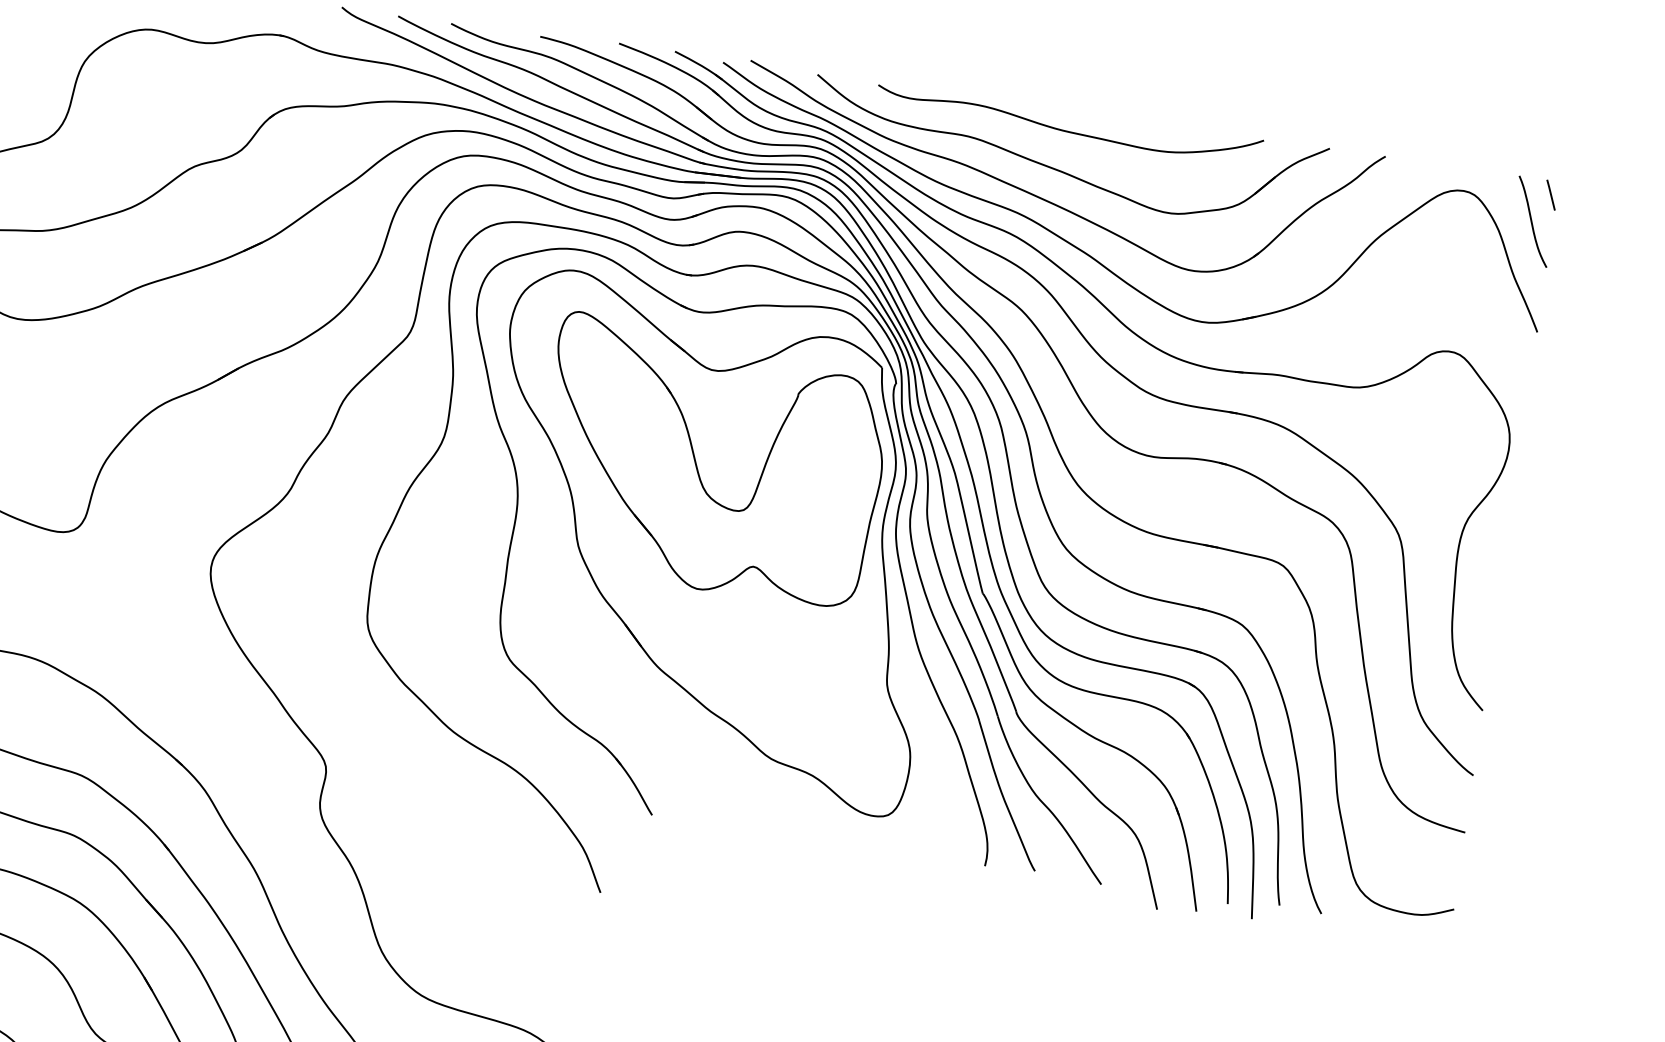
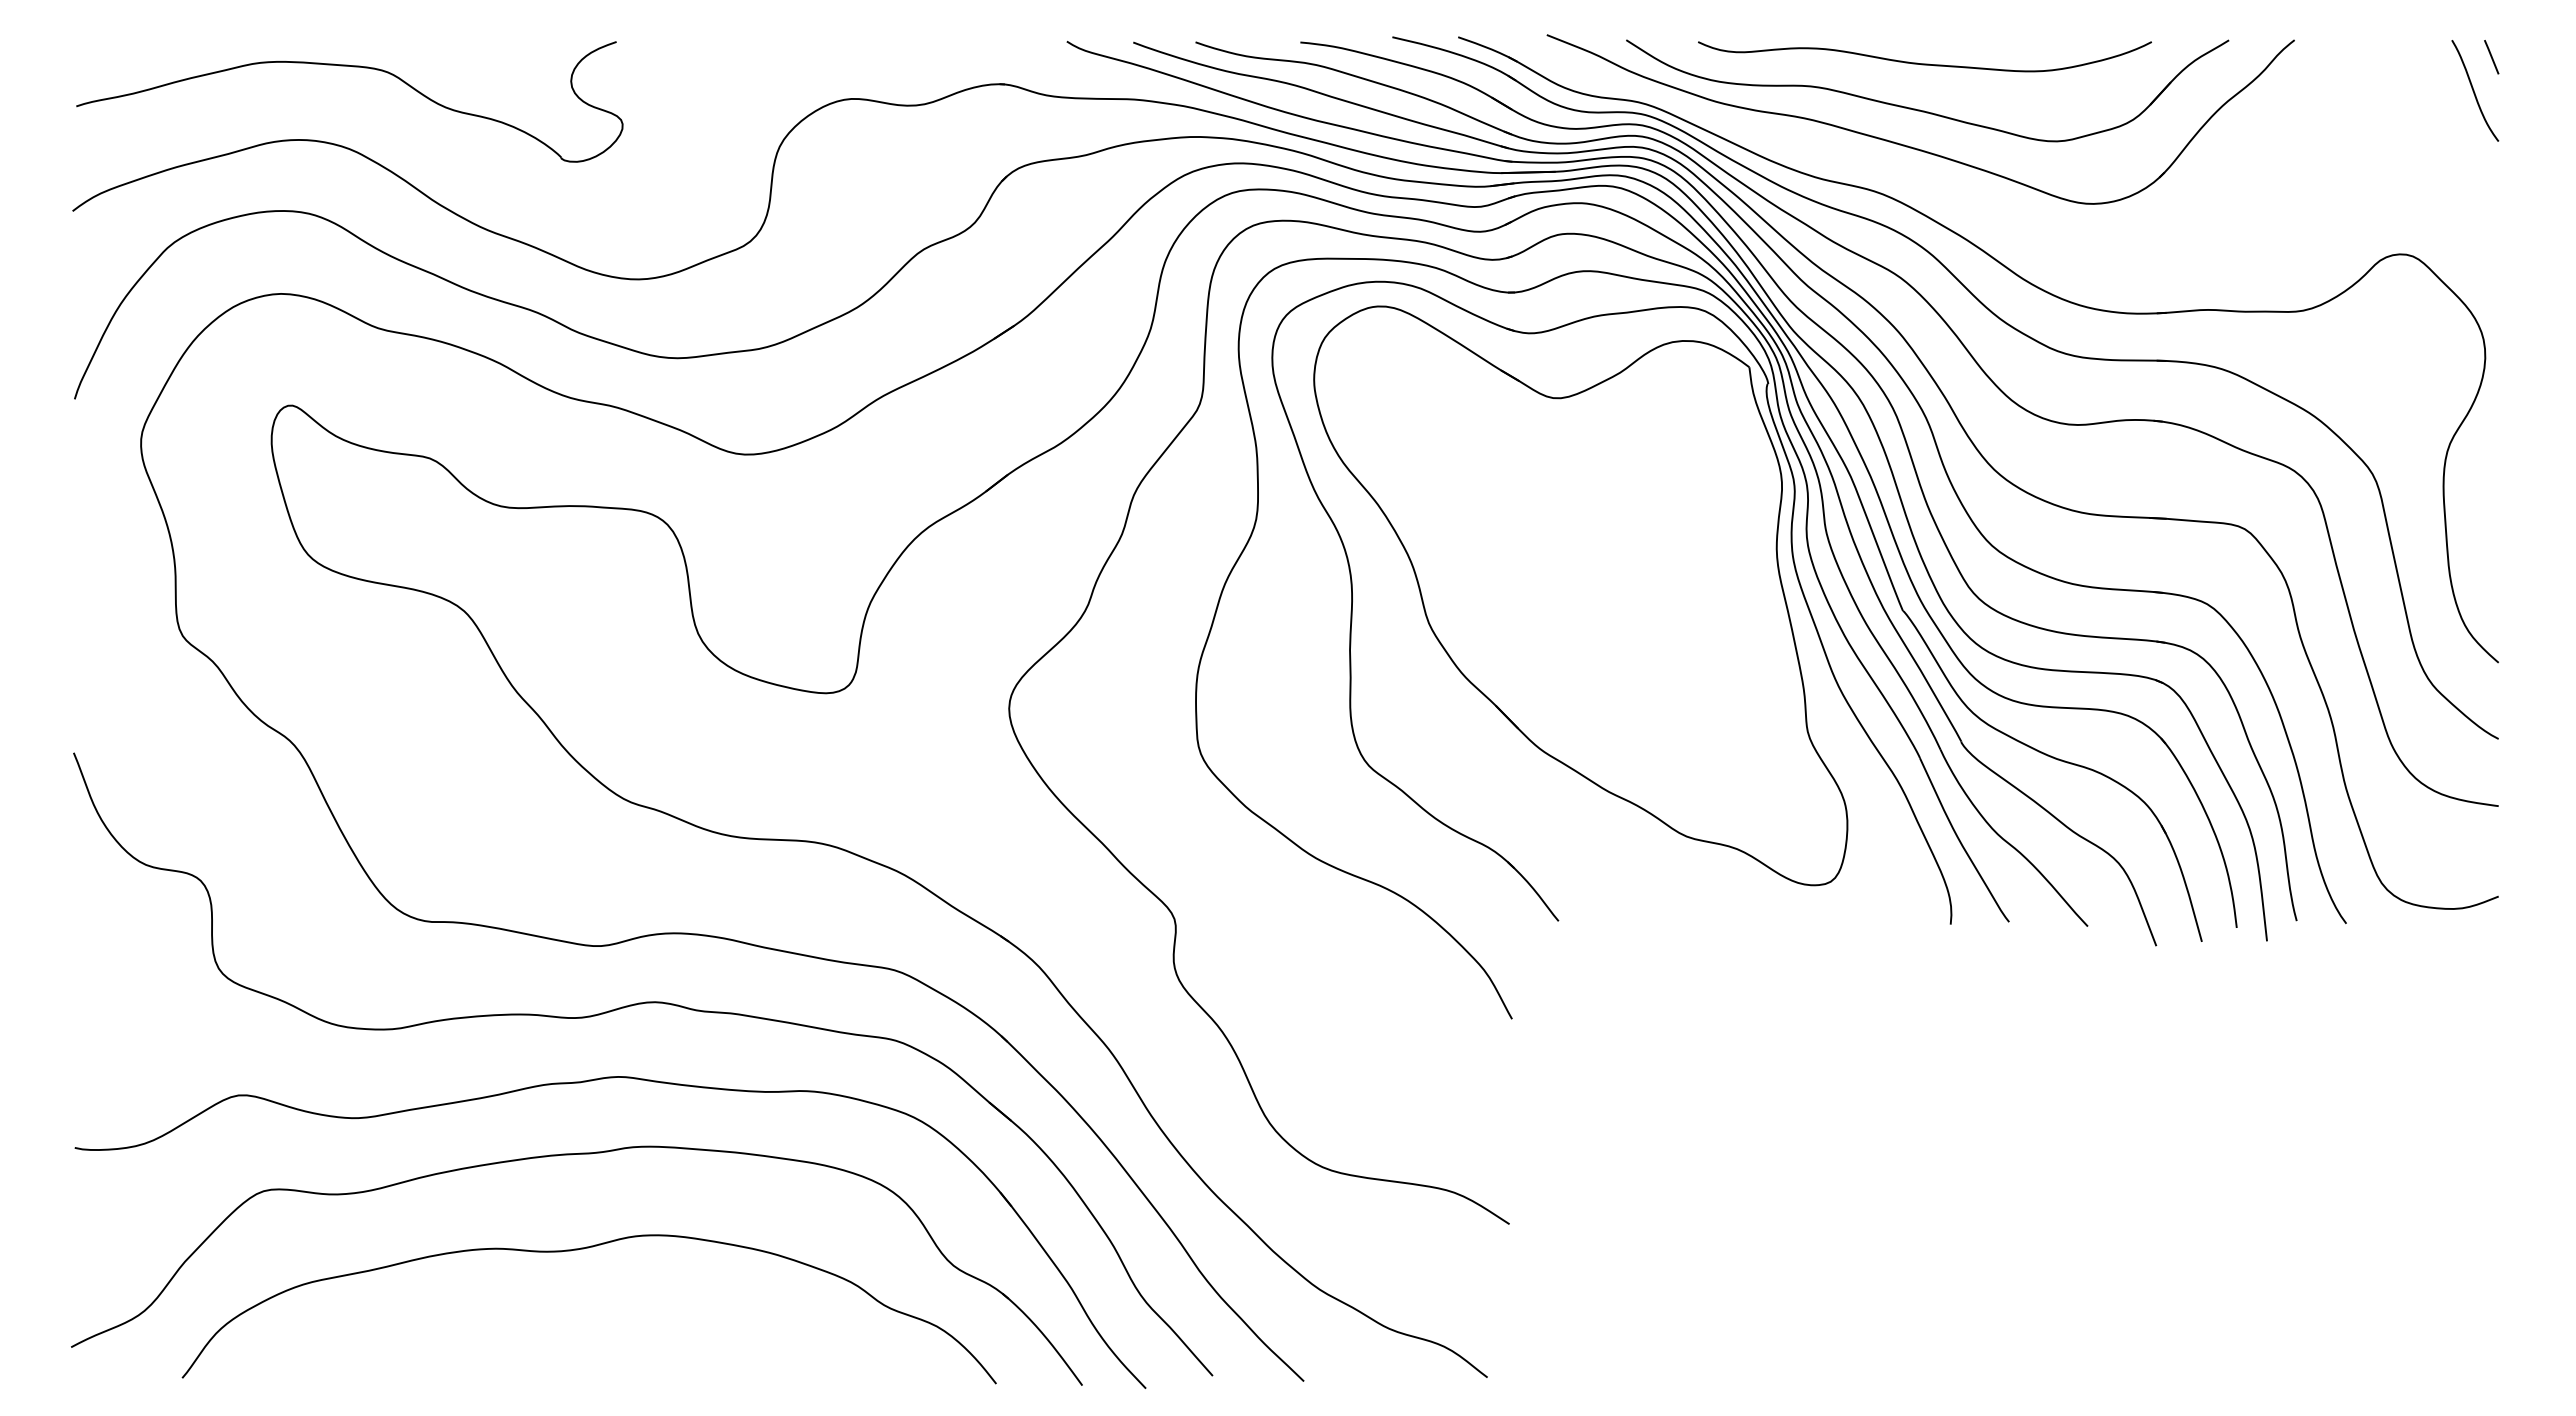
part: (1097, 260) -> (1979, 207), removed
part: (696, 462) -> (1551, 507), removed

